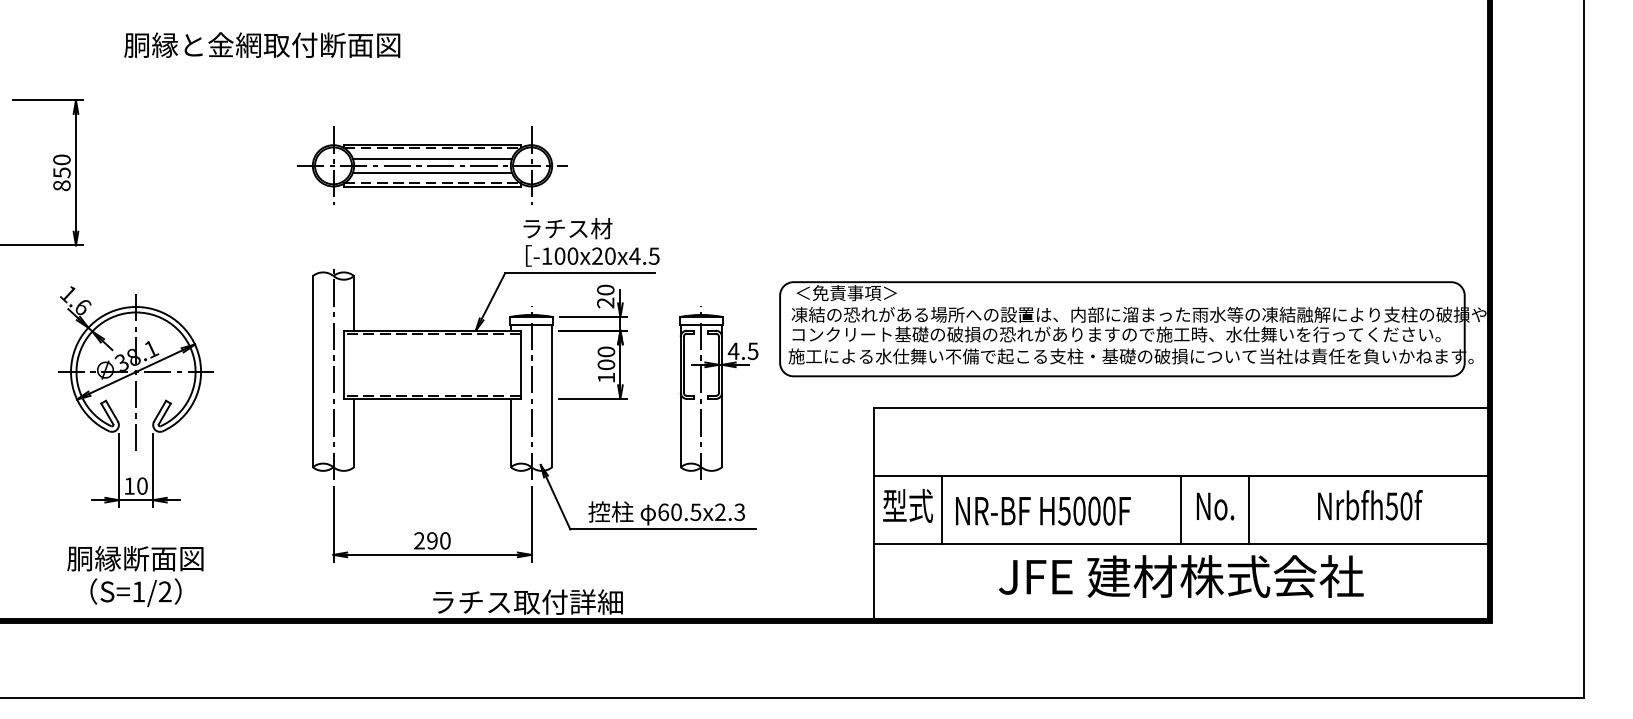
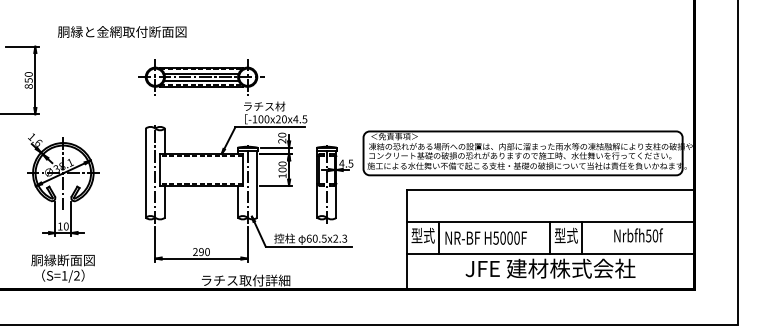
text: (262, 44) -> (122, 31), moved
text: (1213, 505) -> (565, 235), No. -> 型式

